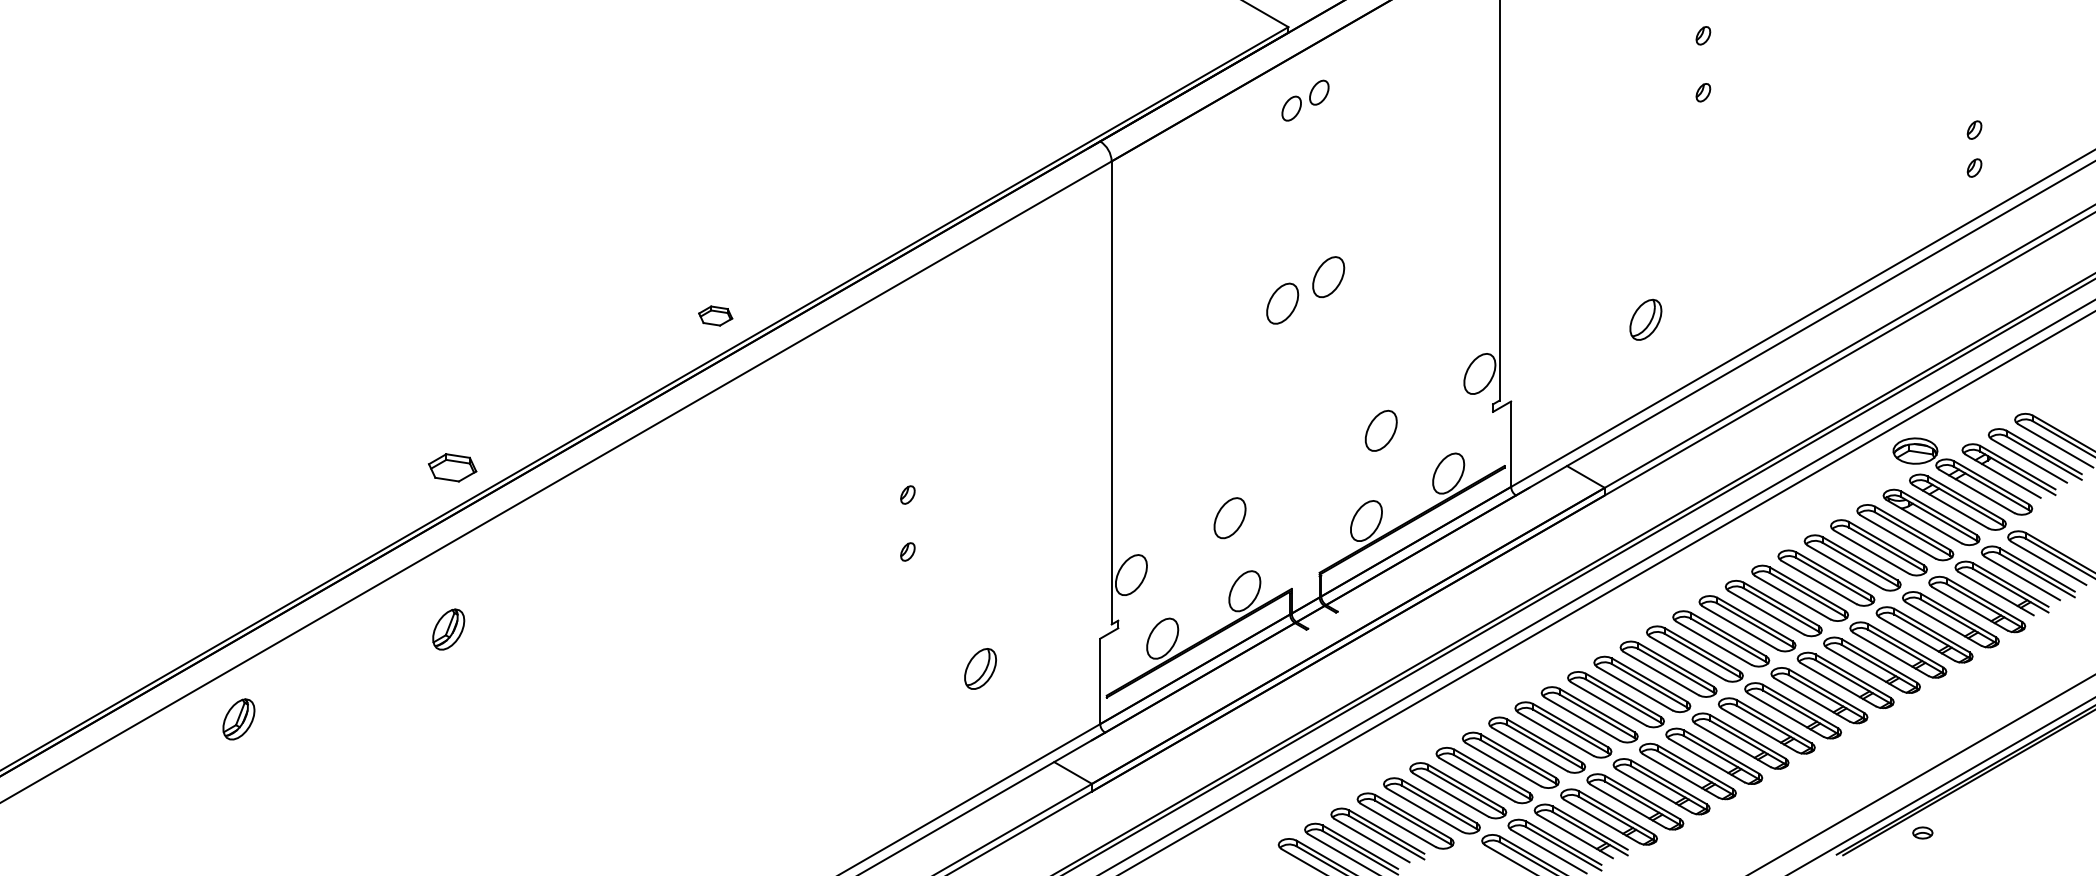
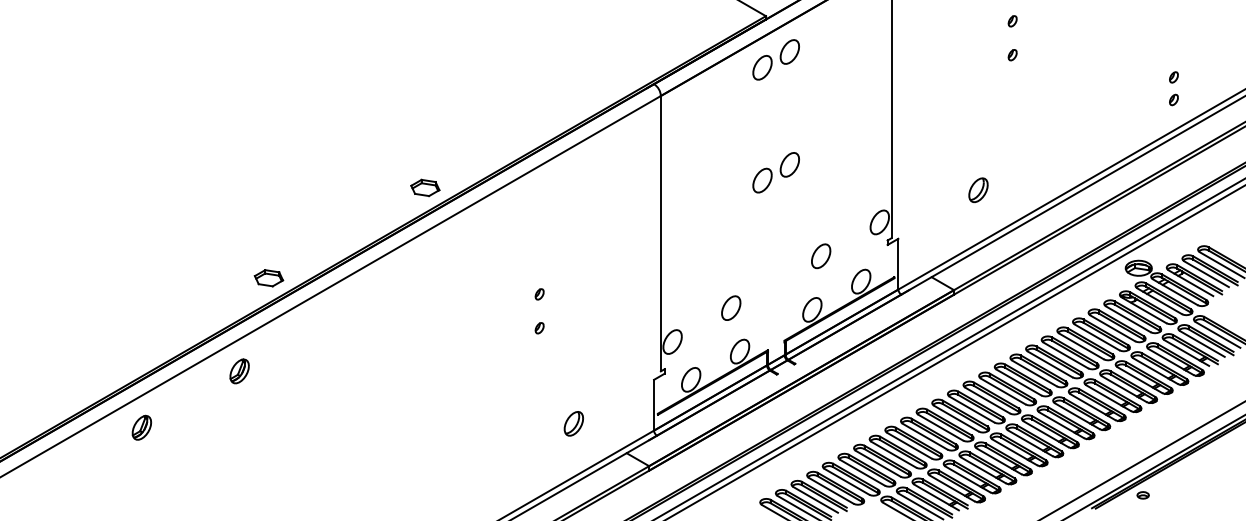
part: (1304, 99) -> (775, 59), size x1.67
part: (715, 315) -> (425, 187), size x1.43
part: (448, 629) -> (239, 371), moved
part: (979, 668) -> (573, 423), moved

